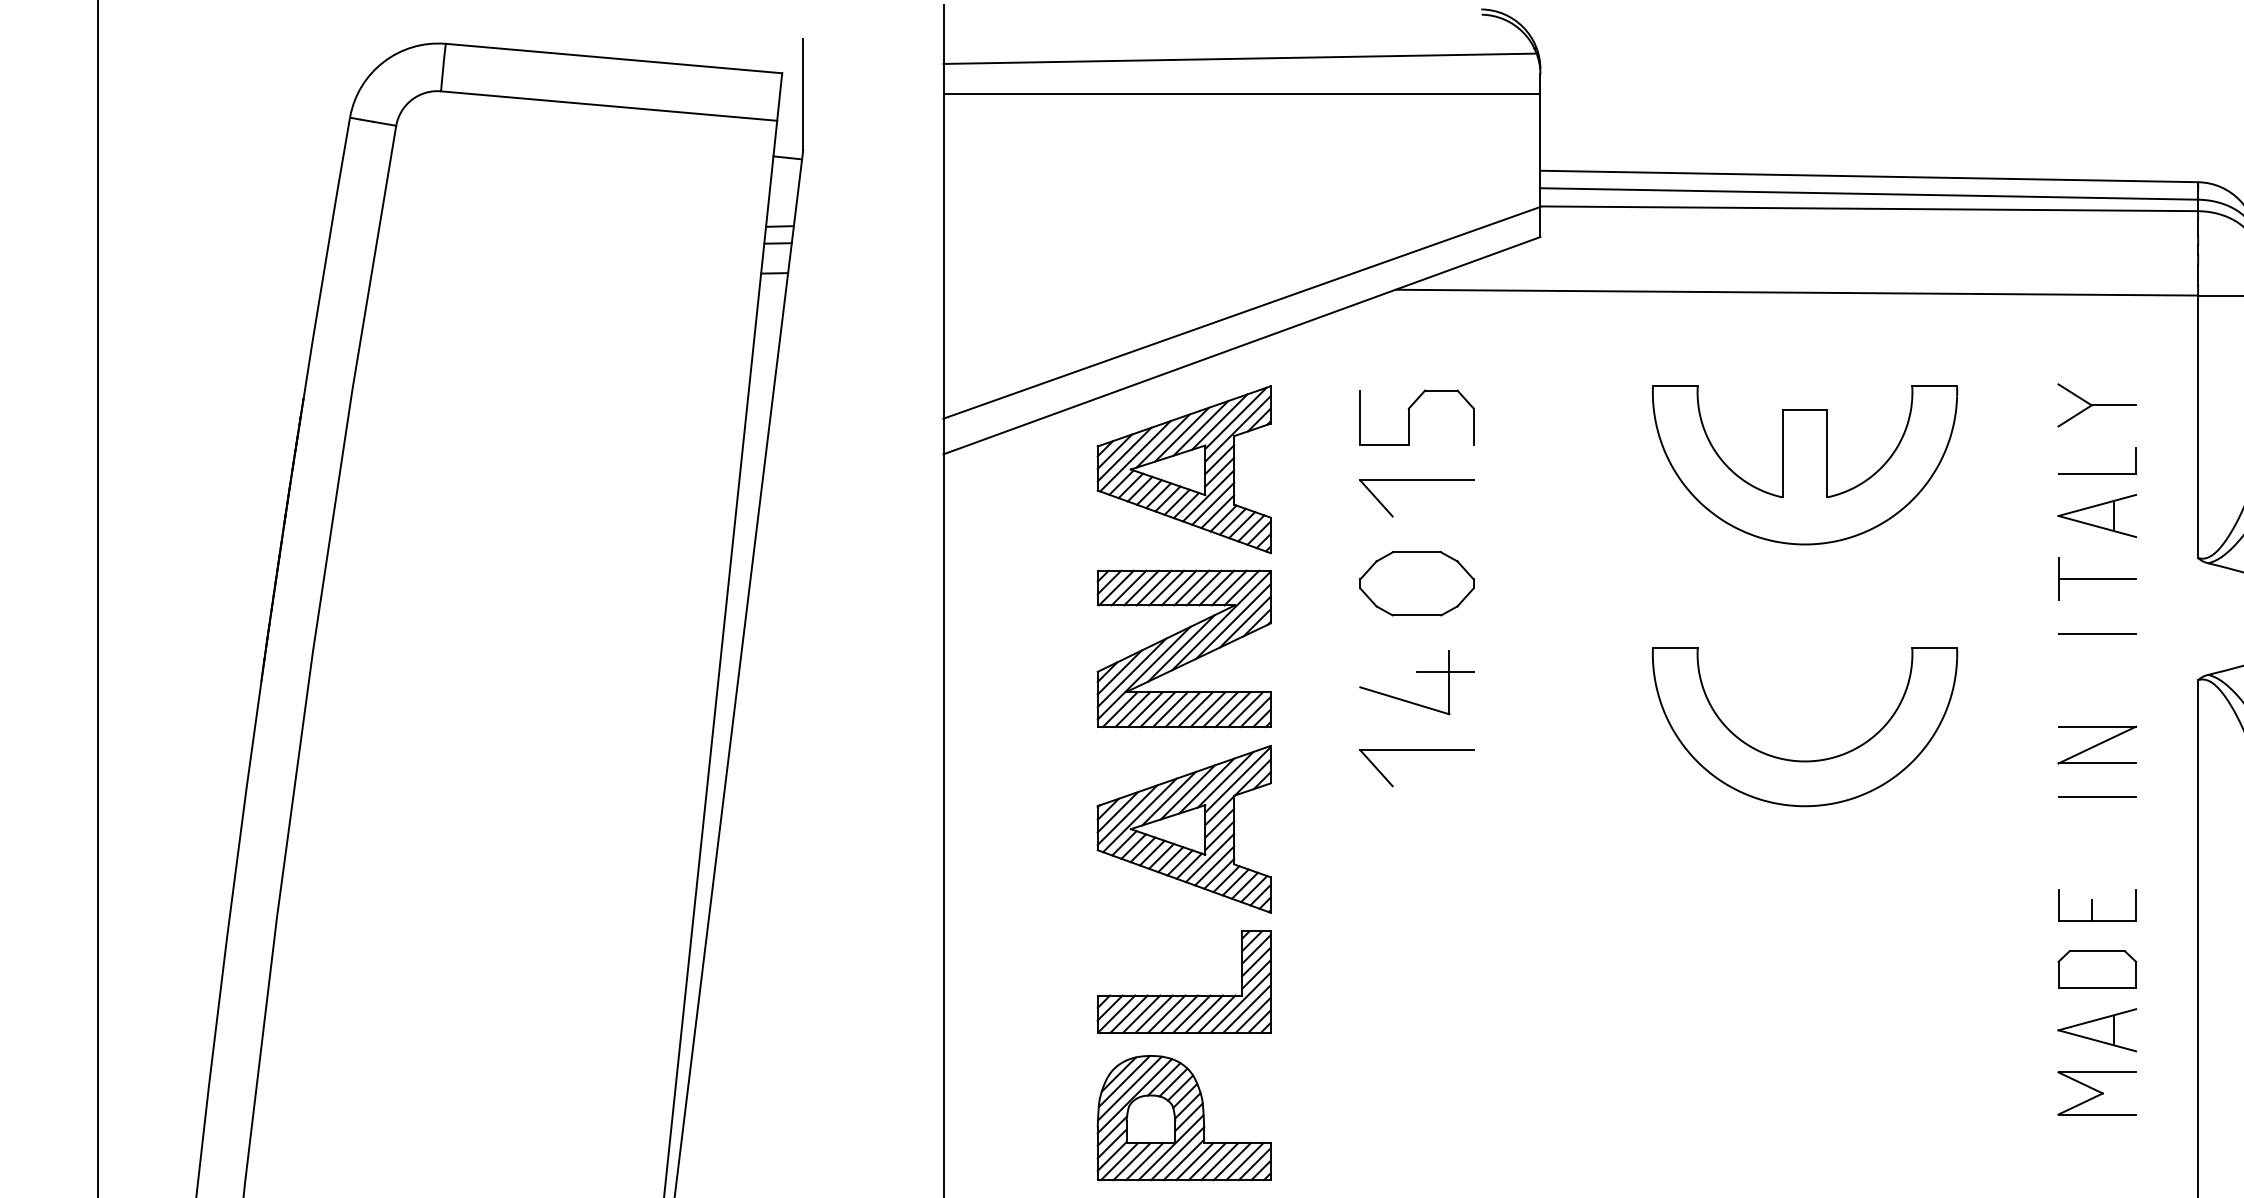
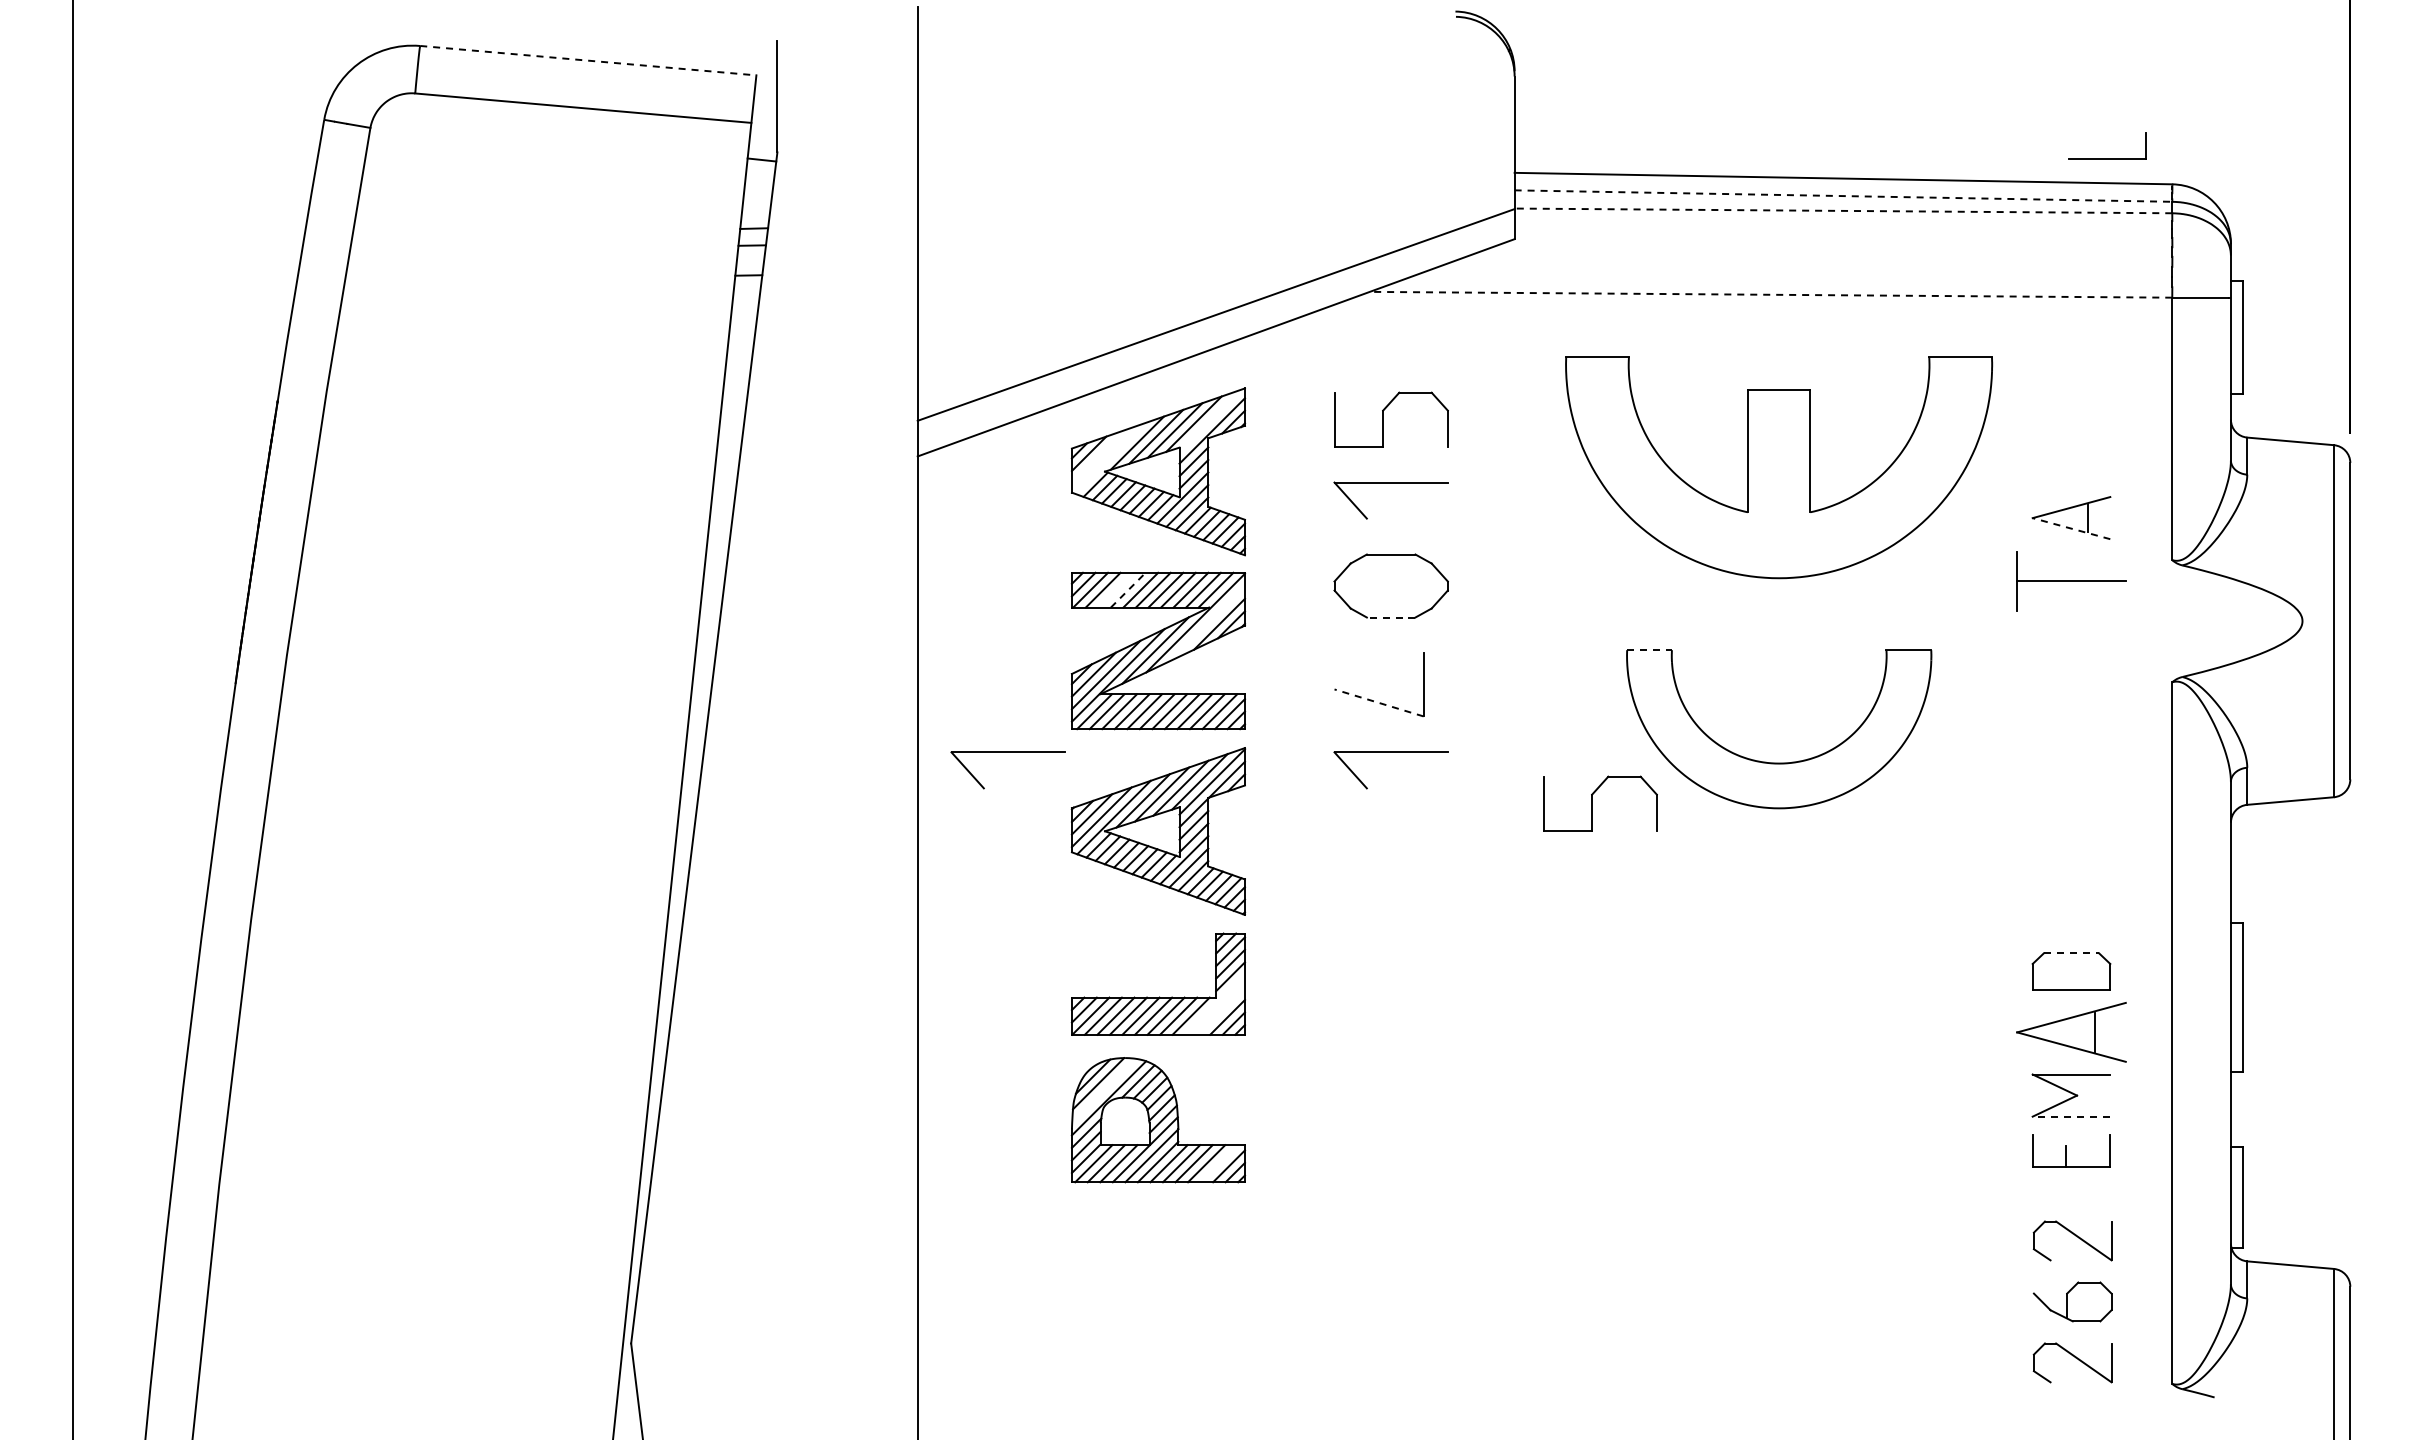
line: (614, 58) -> (588, 60), solid -> dashed
line: (1239, 58) -> (1213, 60), removed
line: (1241, 93) -> (1215, 95), removed
line: (1869, 194) -> (1843, 196), solid -> dashed
line: (1869, 208) -> (1843, 210), solid -> dashed
line: (1796, 292) -> (1770, 294), solid -> dashed
part: (2096, 405) -> (2070, 407), removed
line: (1235, 418) -> (1209, 420), removed
line: (1124, 454) -> (1098, 456), removed
line: (1135, 456) -> (1109, 458), removed
part: (1805, 465) -> (1779, 467), size x1.4
part: (2097, 473) -> (2107, 158), moved
line: (2097, 526) -> (2071, 528), solid -> dashed
part: (2097, 578) -> (2071, 580), size x1.4
line: (1141, 587) -> (1115, 589), removed
line: (1154, 588) -> (1128, 590), solid -> dashed
line: (1416, 615) -> (1390, 617), solid -> dashed
line: (1233, 621) -> (1207, 623), removed
line: (2097, 633) -> (2071, 635), removed
line: (1676, 648) -> (1650, 650), solid -> dashed
line: (1445, 672) -> (1419, 674), removed
line: (1405, 700) -> (1379, 702), solid -> dashed
part: (2097, 744) -> (2071, 746), removed
part: (1033, 750) -> (1007, 752), added
line: (2097, 796) -> (2071, 798), removed
part: (1618, 801) -> (1592, 803), added
part: (2097, 905) -> (2071, 1150), moved
line: (2097, 951) -> (2071, 953), solid -> dashed
line: (1240, 1002) -> (1214, 1004), removed
line: (1246, 1008) -> (1220, 1010), removed
part: (2097, 1030) -> (2071, 1032), size x1.4
line: (1129, 1088) -> (1103, 1090), removed
line: (2097, 1114) -> (2071, 1116), solid -> dashed
line: (1244, 1161) -> (1218, 1163), removed

